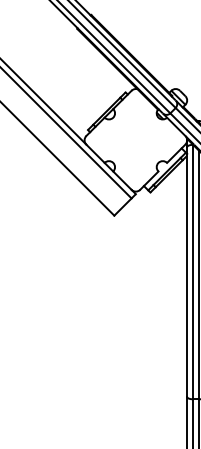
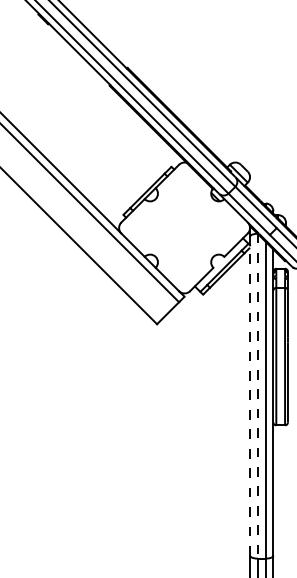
line: (187, 271) -> (250, 395), solid -> dashed
line: (193, 272) -> (257, 396), solid -> dashed

